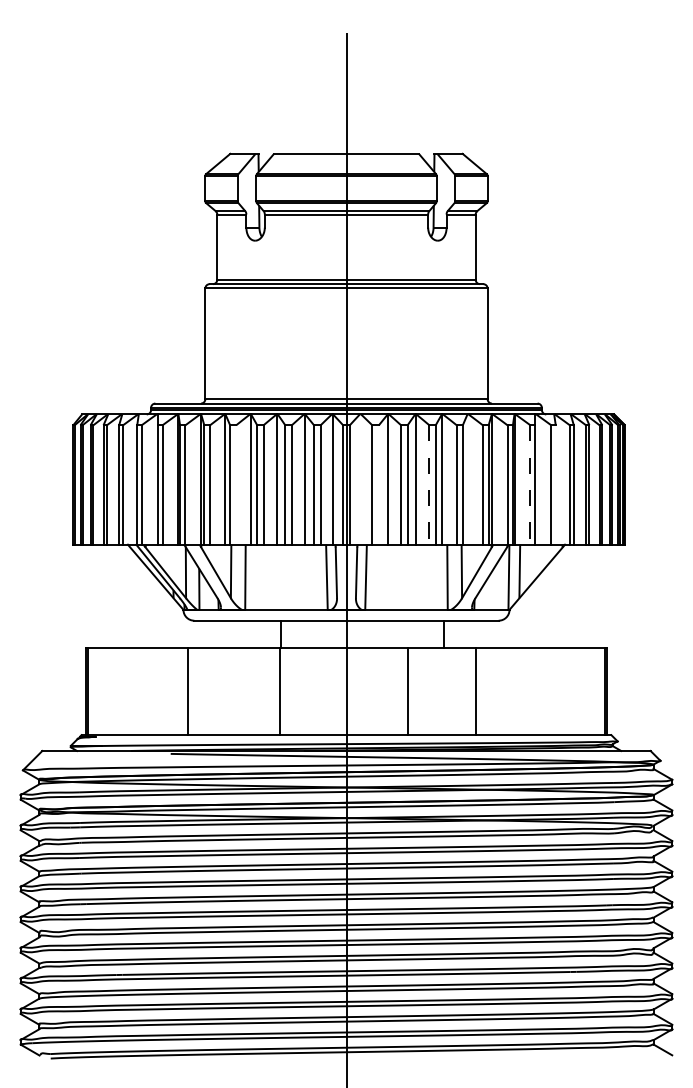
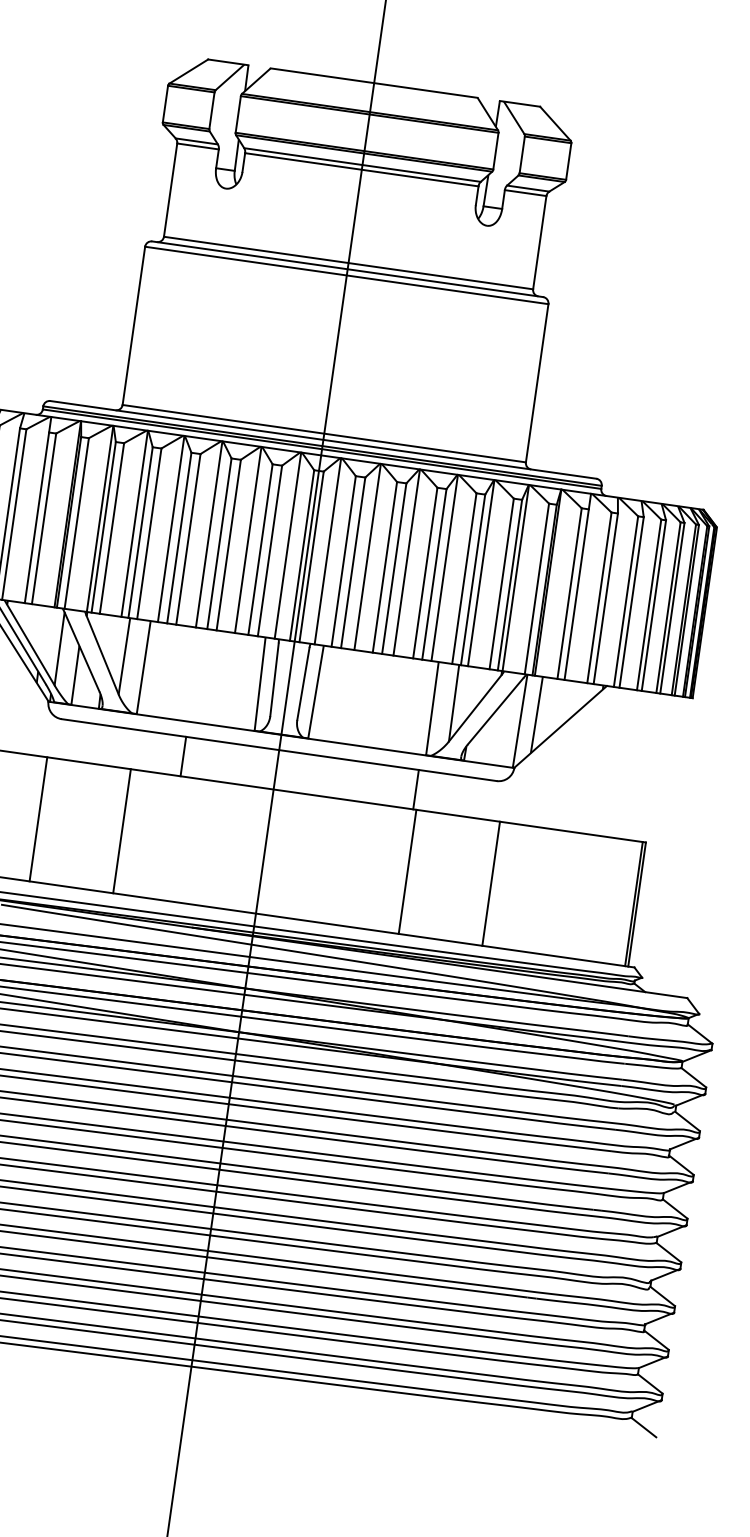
line: (360, 479) -> (327, 551), added
line: (467, 479) -> (480, 572), added
line: (236, 484) -> (149, 533), added
line: (378, 484) -> (352, 562), added
line: (555, 484) -> (605, 598), added
line: (429, 485) -> (425, 573), dashed -> solid
line: (530, 485) -> (569, 594), dashed -> solid
line: (279, 691) -> (121, 830), moved
line: (408, 691) -> (407, 871), moved
line: (475, 691) -> (490, 883), moved

